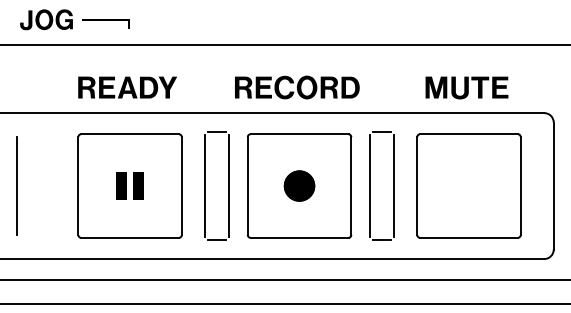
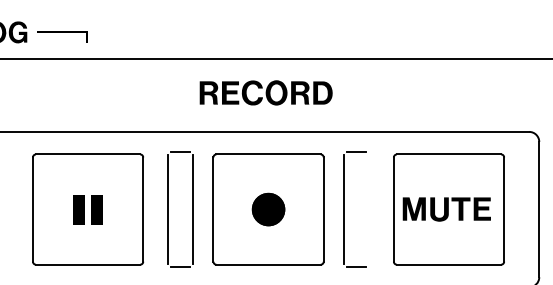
part: (127, 87) -> (85, 104), removed
part: (297, 87) -> (266, 92), moved
part: (466, 87) -> (446, 208), moved
line: (393, 185) -> (368, 208), removed

